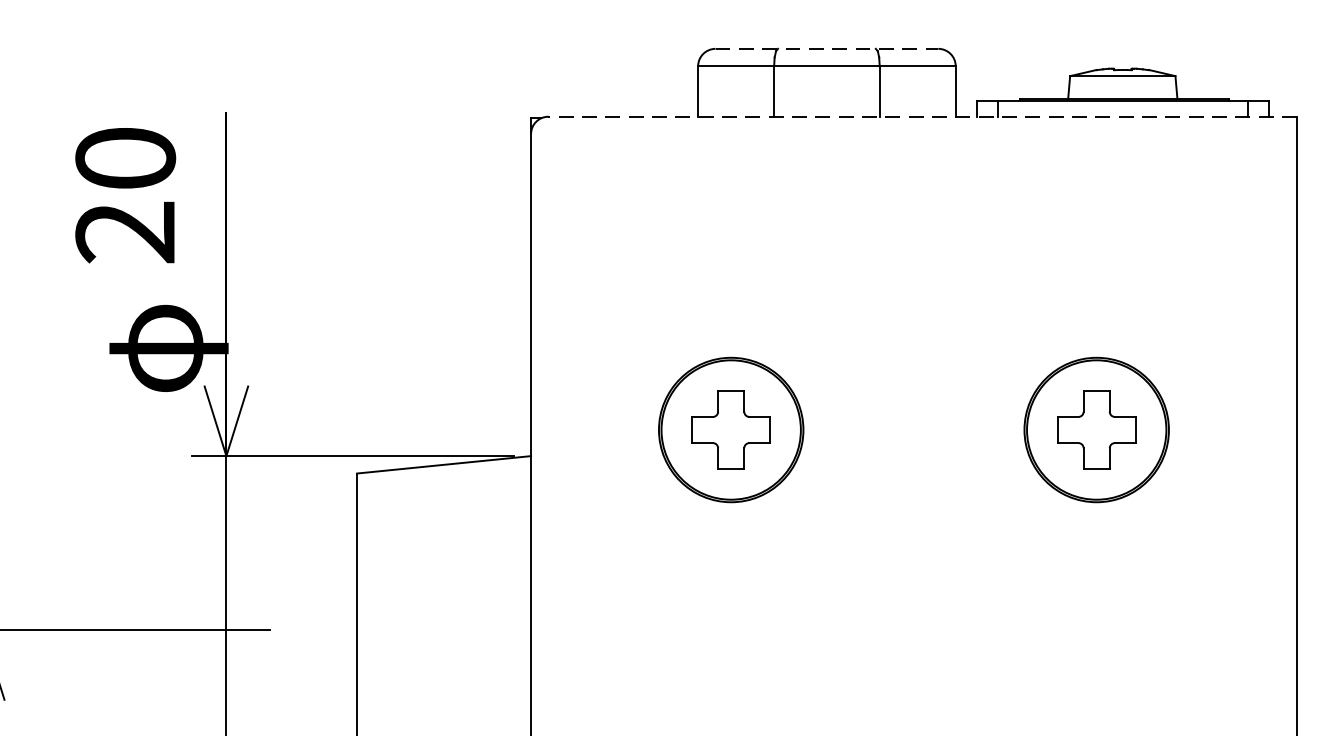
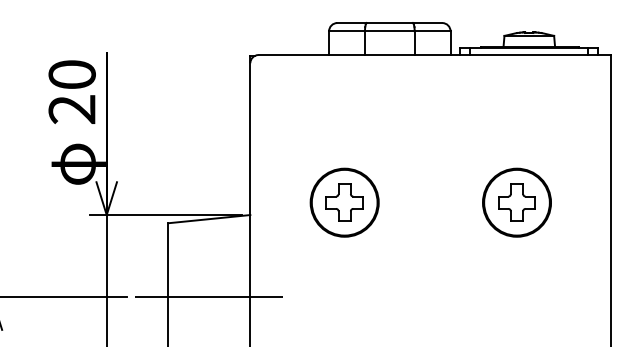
line: (826, 49) -> (389, 23), dashed -> solid
line: (921, 117) -> (434, 55), dashed -> solid
text: (124, 194) -> (71, 91), moved
line: (444, 631) -> (209, 297), added

